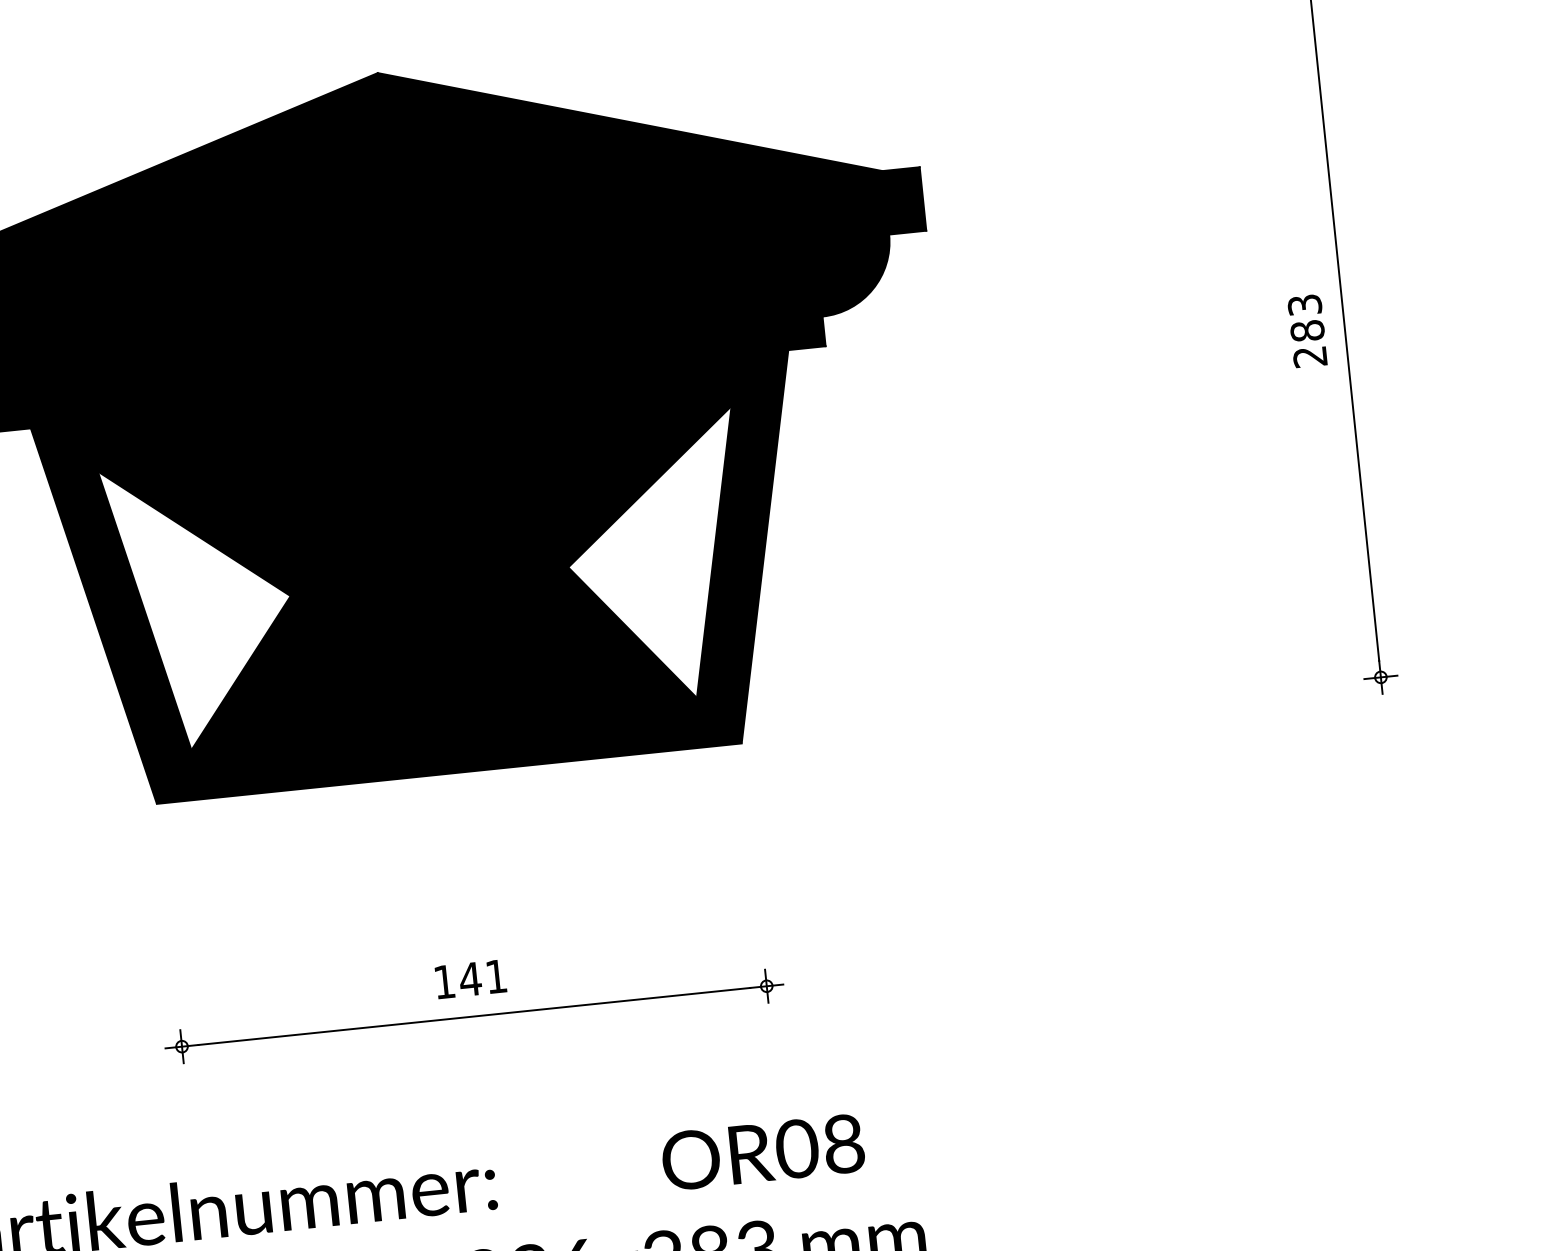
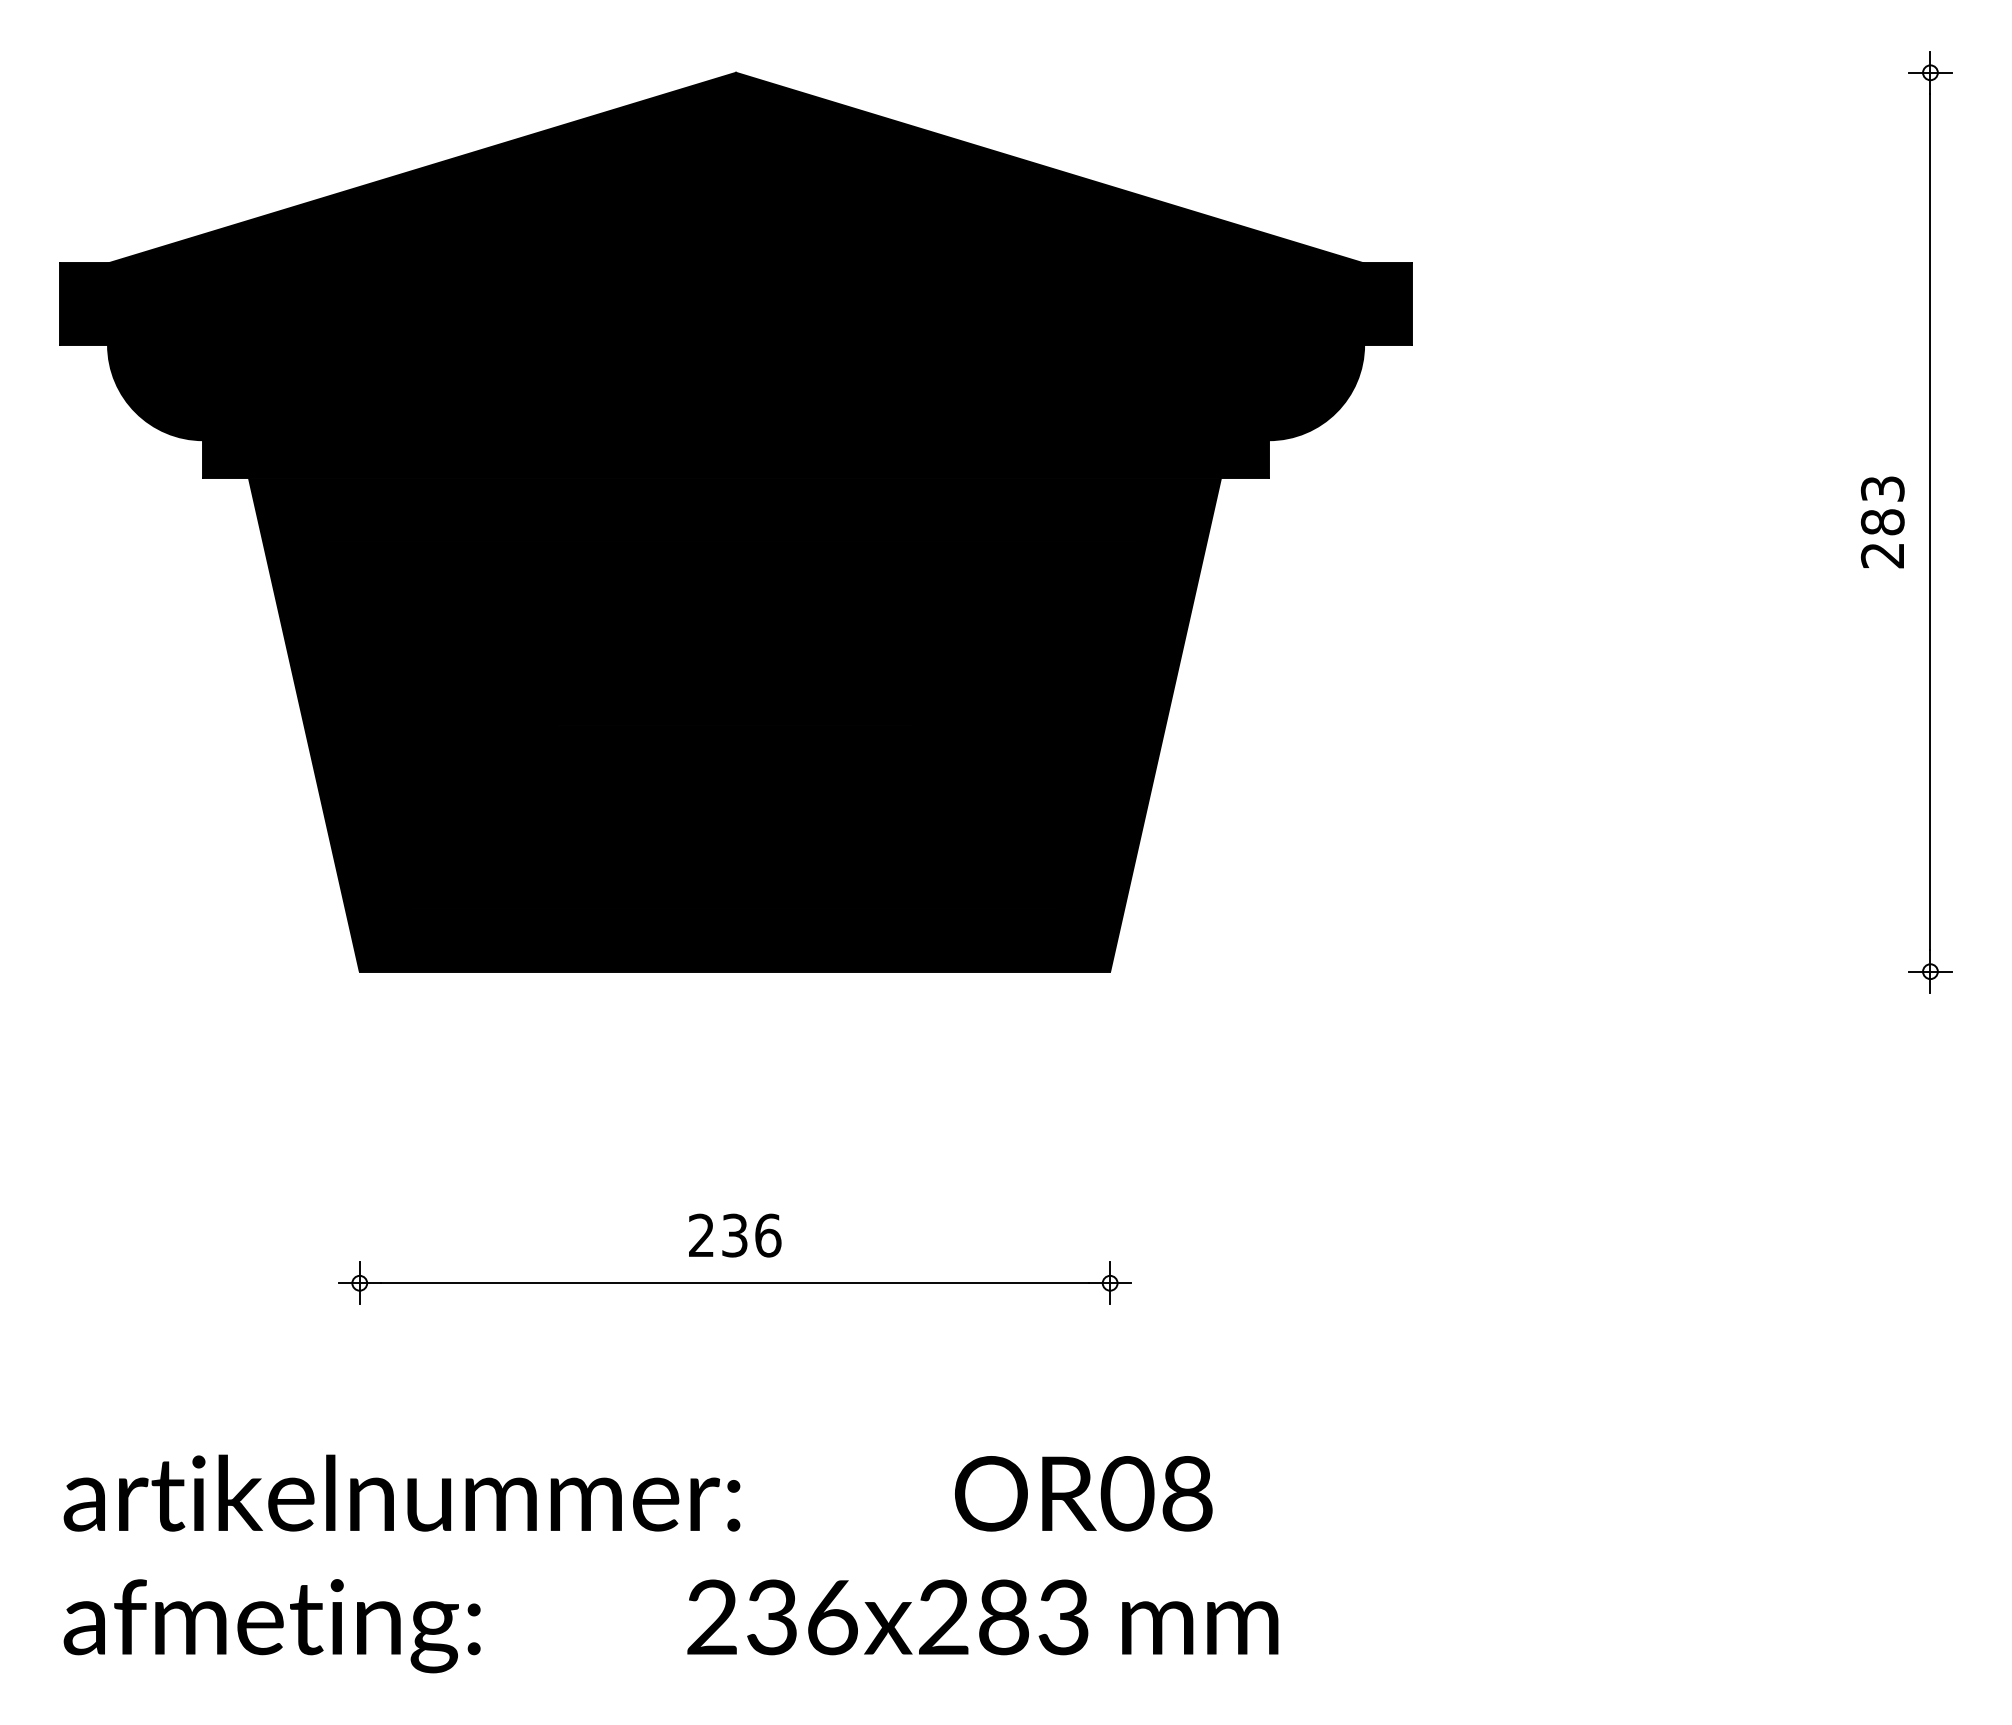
fill: (657, 557) -> (1027, 724), added
fill: (201, 604) -> (442, 724), added
text: (470, 979) -> (735, 1235), 141 -> 236

